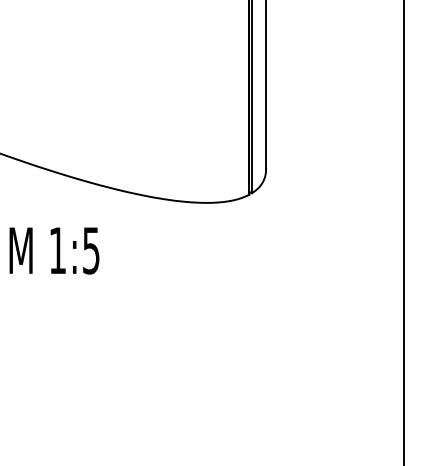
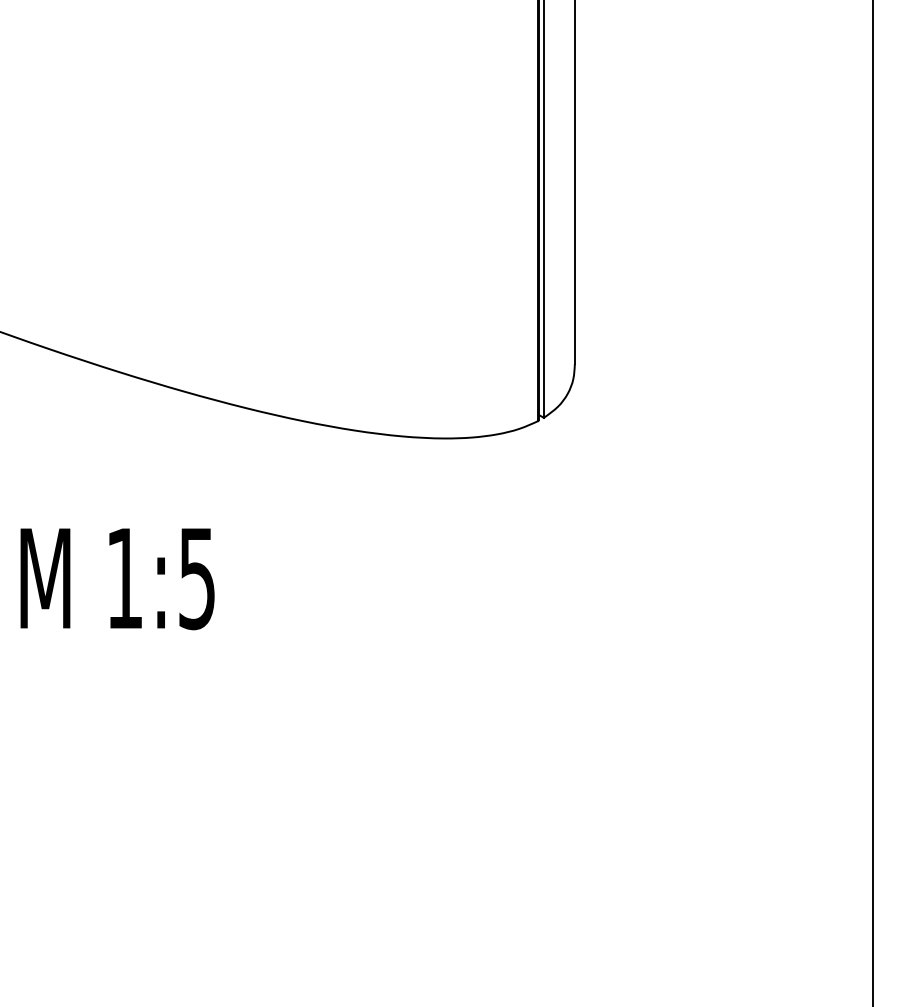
text: (54, 250) -> (117, 578), moved

